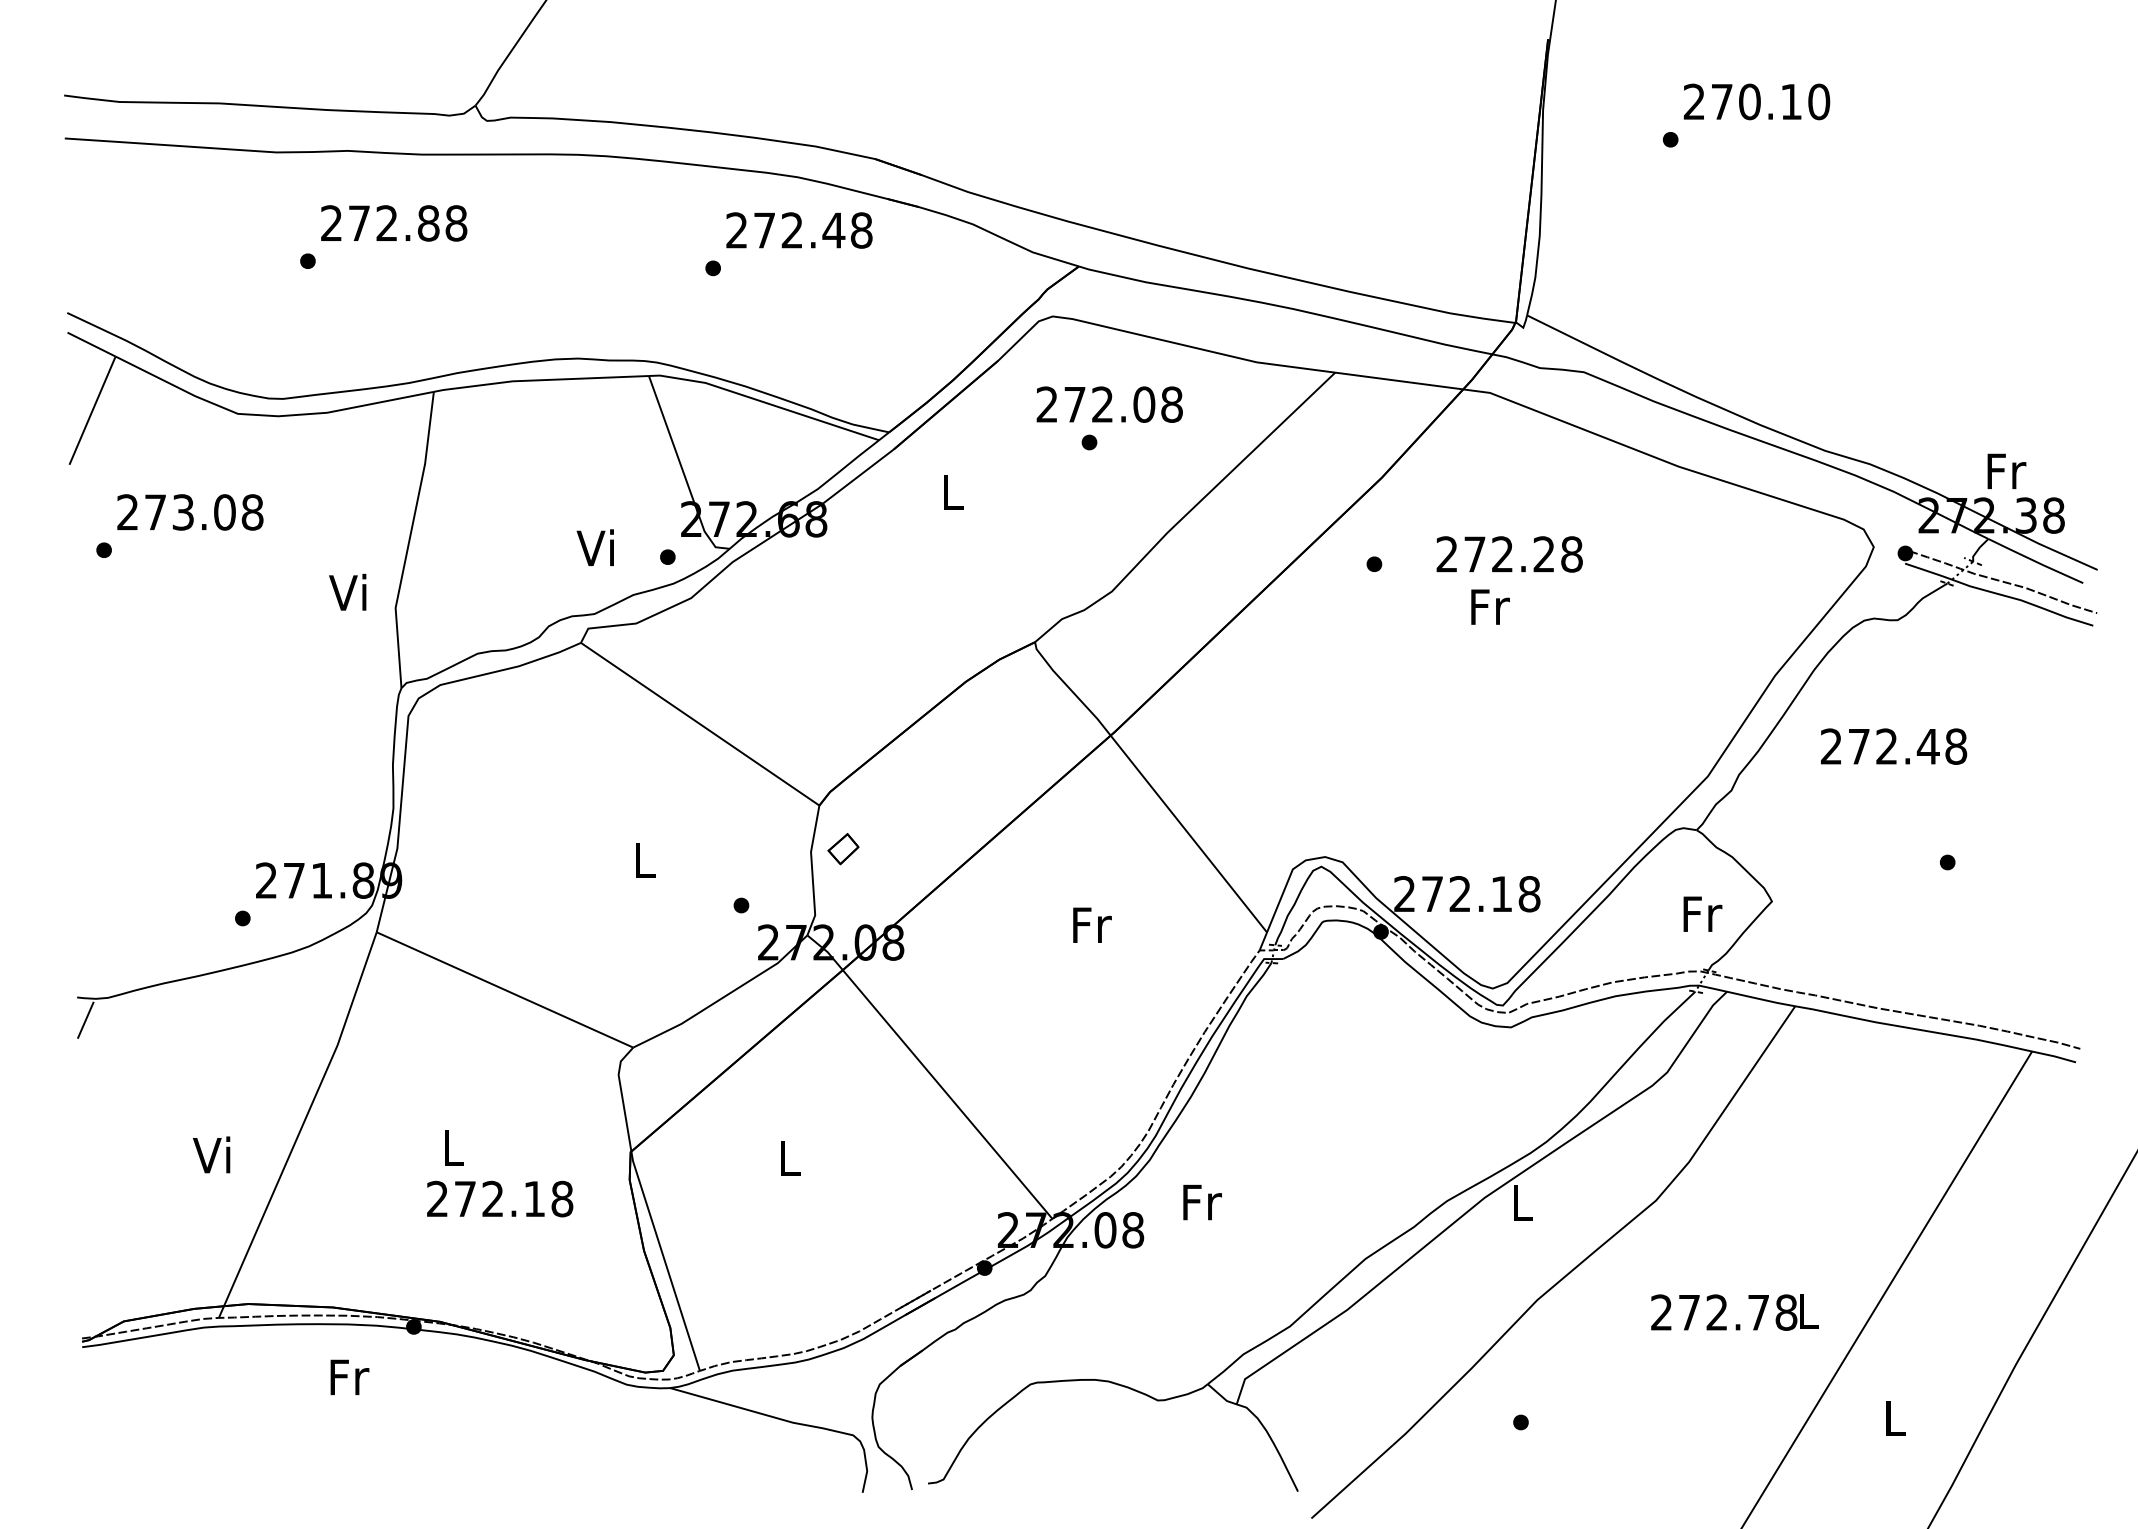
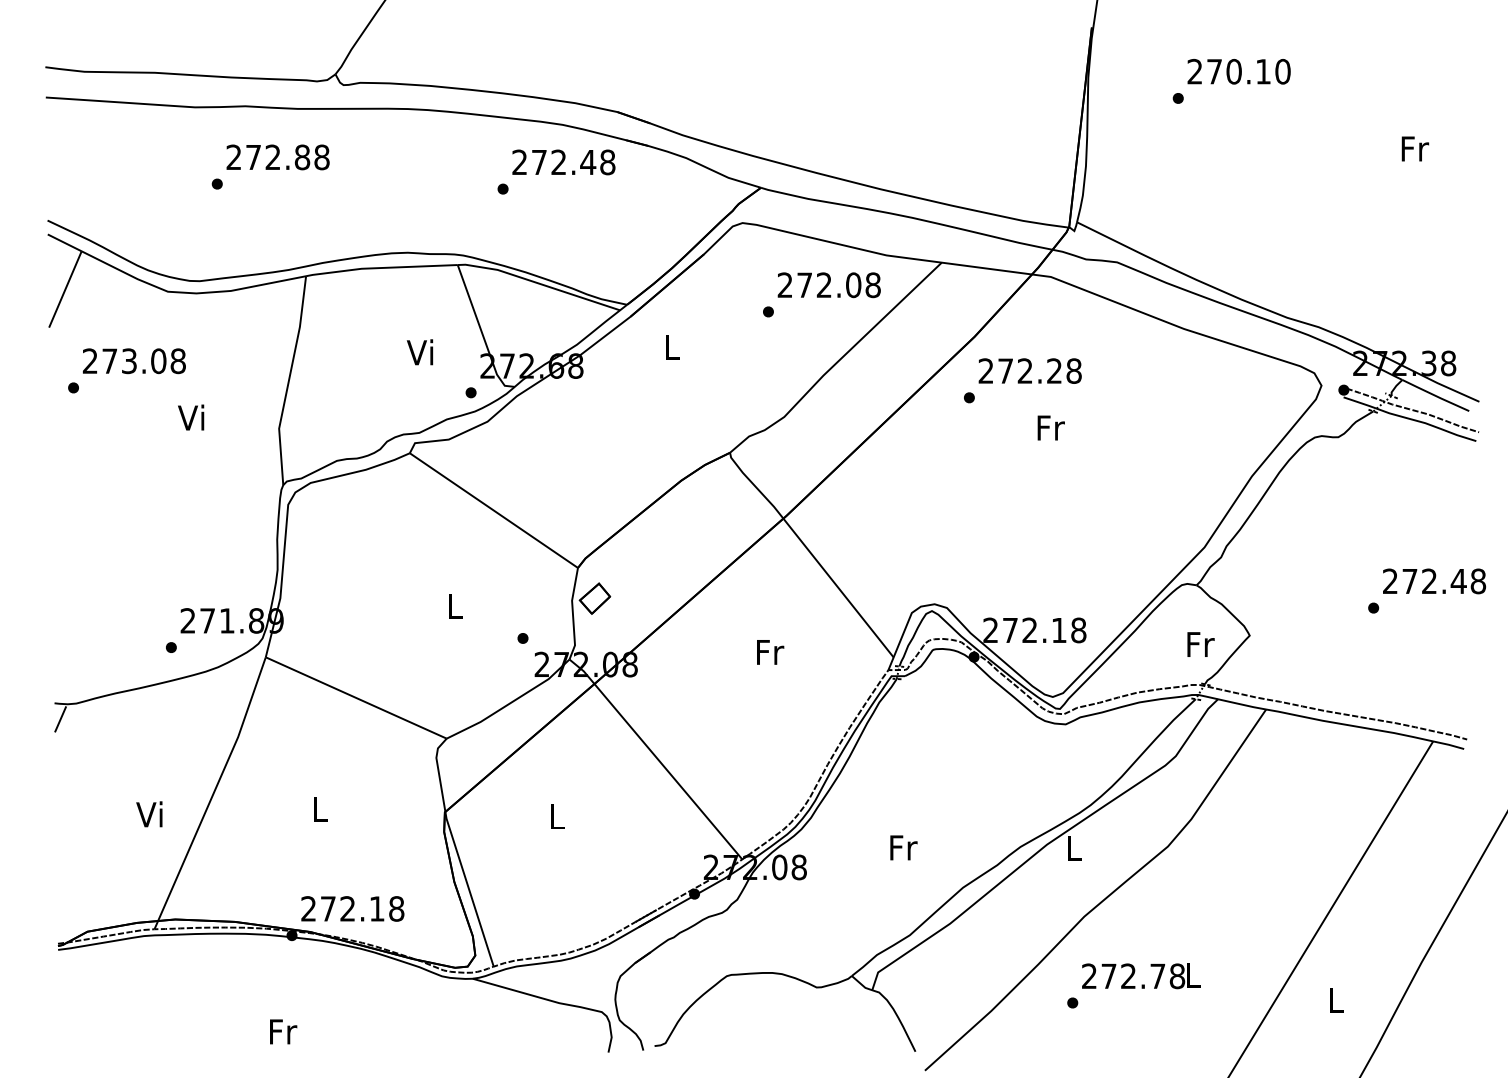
text: (1109, 404) -> (829, 285), moved
text: (2006, 471) -> (1415, 149), moved
text: (594, 547) -> (419, 352), moved
text: (1509, 554) -> (1030, 371), moved
text: (347, 591) -> (190, 417), moved
text: (1894, 746) -> (1434, 581), moved
part: (843, 848) -> (594, 598), size x1.43
text: (500, 1198) -> (353, 908), moved
text: (1202, 1202) -> (903, 847), moved
text: (1734, 1312) -> (1140, 976), moved
text: (349, 1376) -> (283, 1031), moved

